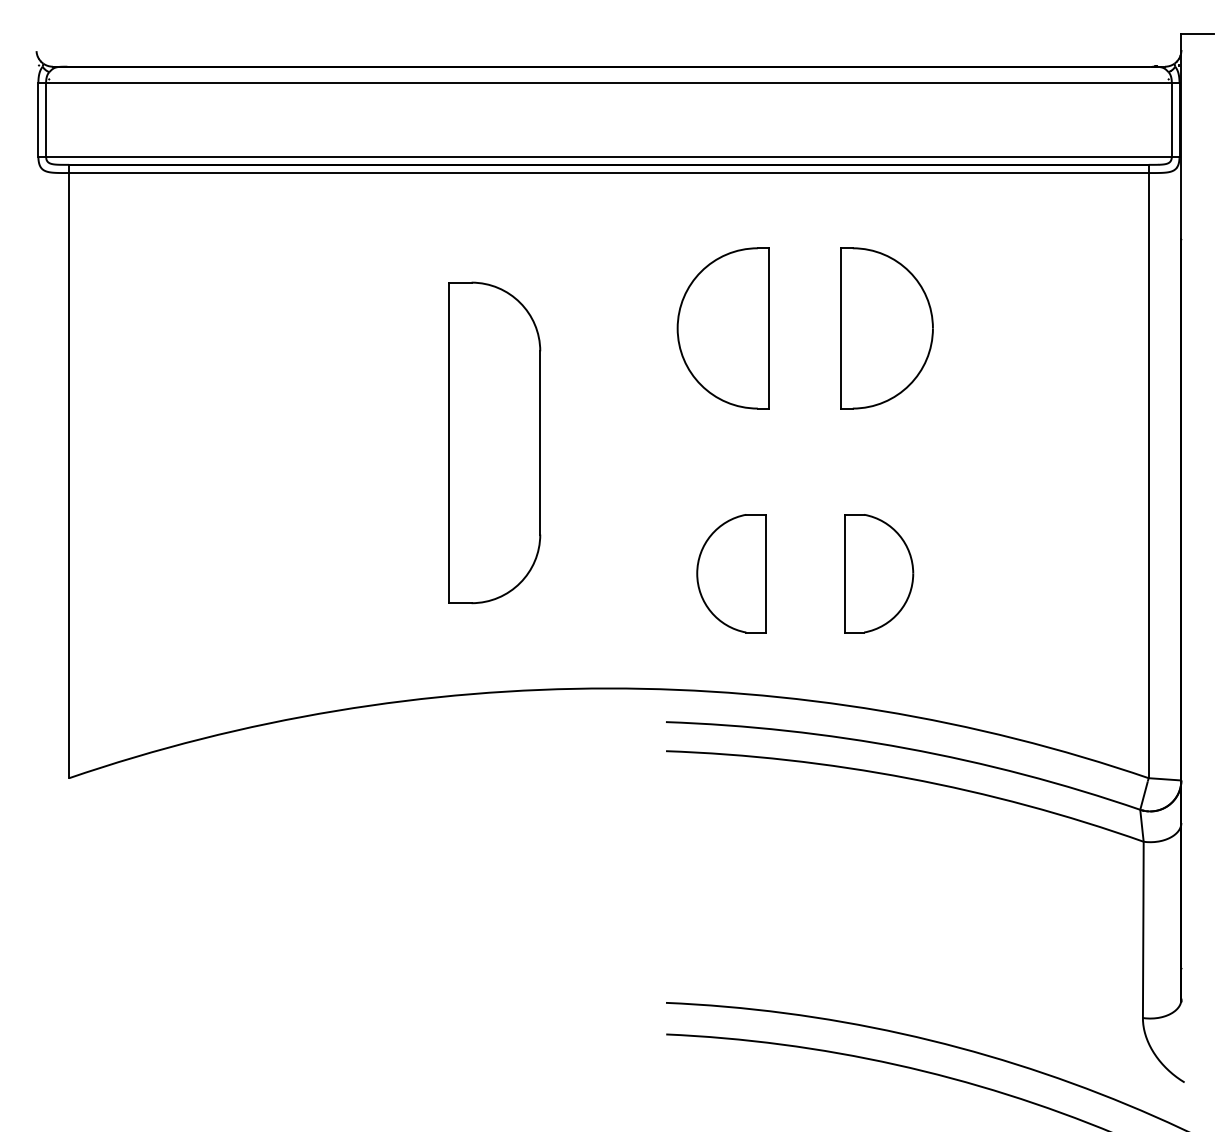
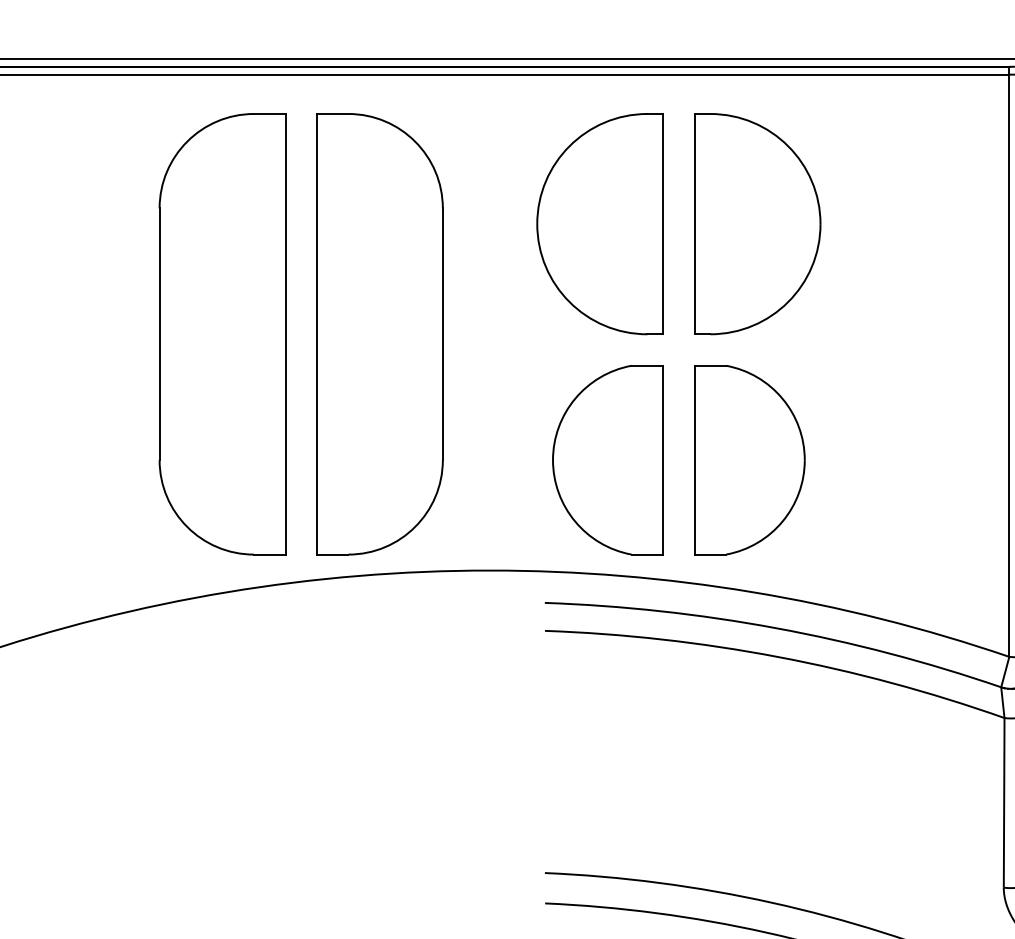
part: (723, 328) -> (600, 224), size x1.43
part: (887, 328) -> (758, 224), size x1.43
part: (330, 442) -> (222, 333), added
part: (494, 442) -> (379, 333), size x1.43
part: (731, 573) -> (607, 459), size x1.67
part: (878, 573) -> (749, 459), size x1.67

